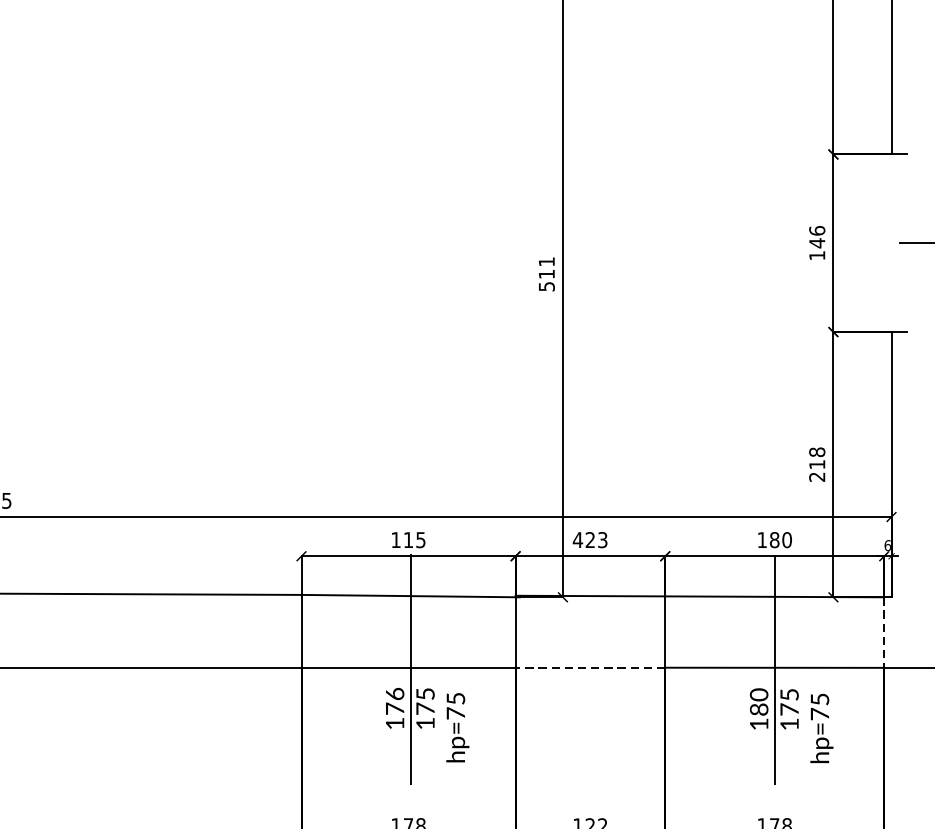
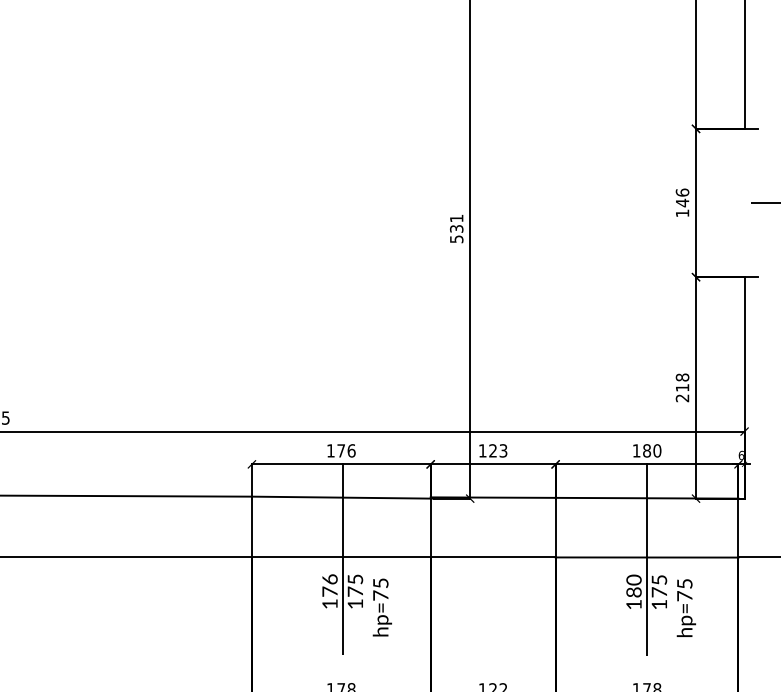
text: (546, 273) -> (456, 228), 511 -> 531
text: (414, 539) -> (346, 450), 115 -> 176
text: (577, 539) -> (482, 450), 423 -> 123
line: (884, 633) -> (738, 528), dashed -> solid
line: (589, 667) -> (492, 557), dashed -> solid

